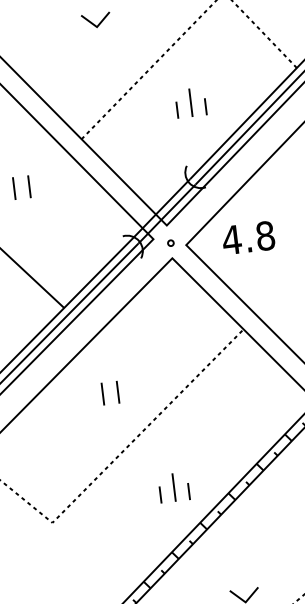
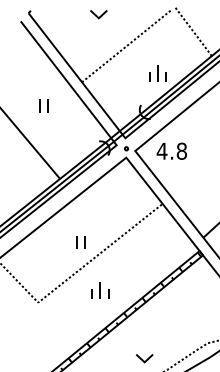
part: (190, 102) -> (157, 73), moved
part: (109, 393) -> (80, 242), moved
part: (174, 487) -> (100, 290), moved

